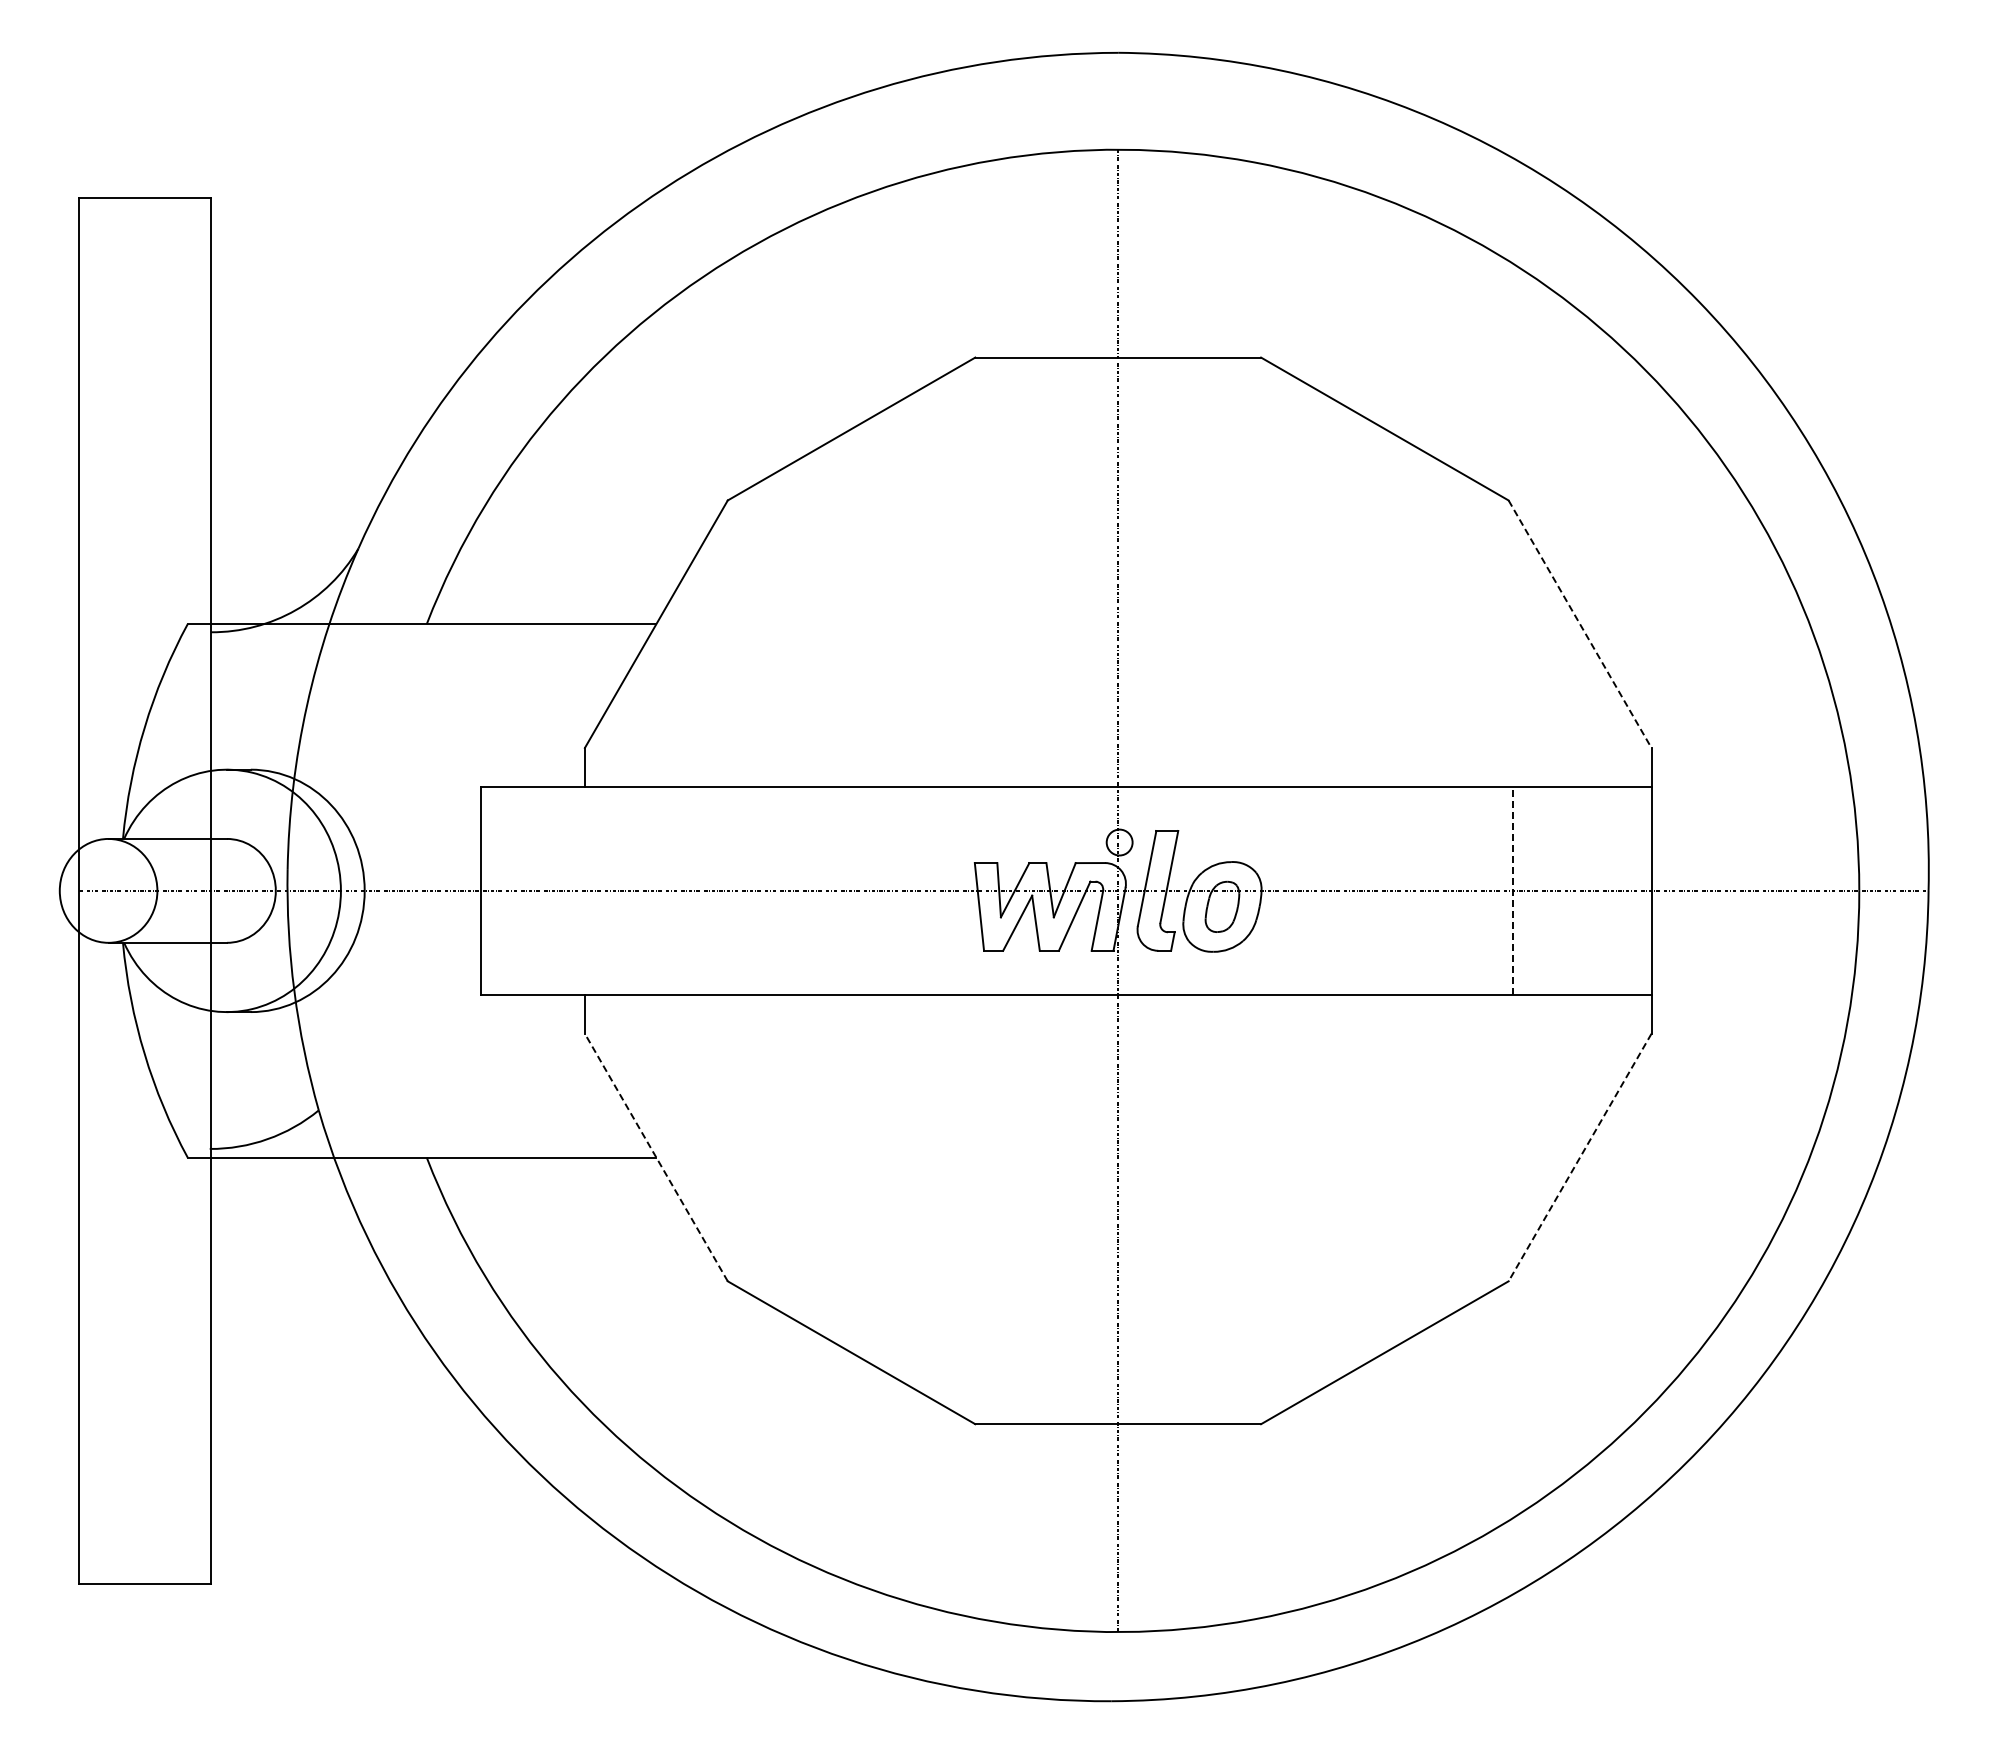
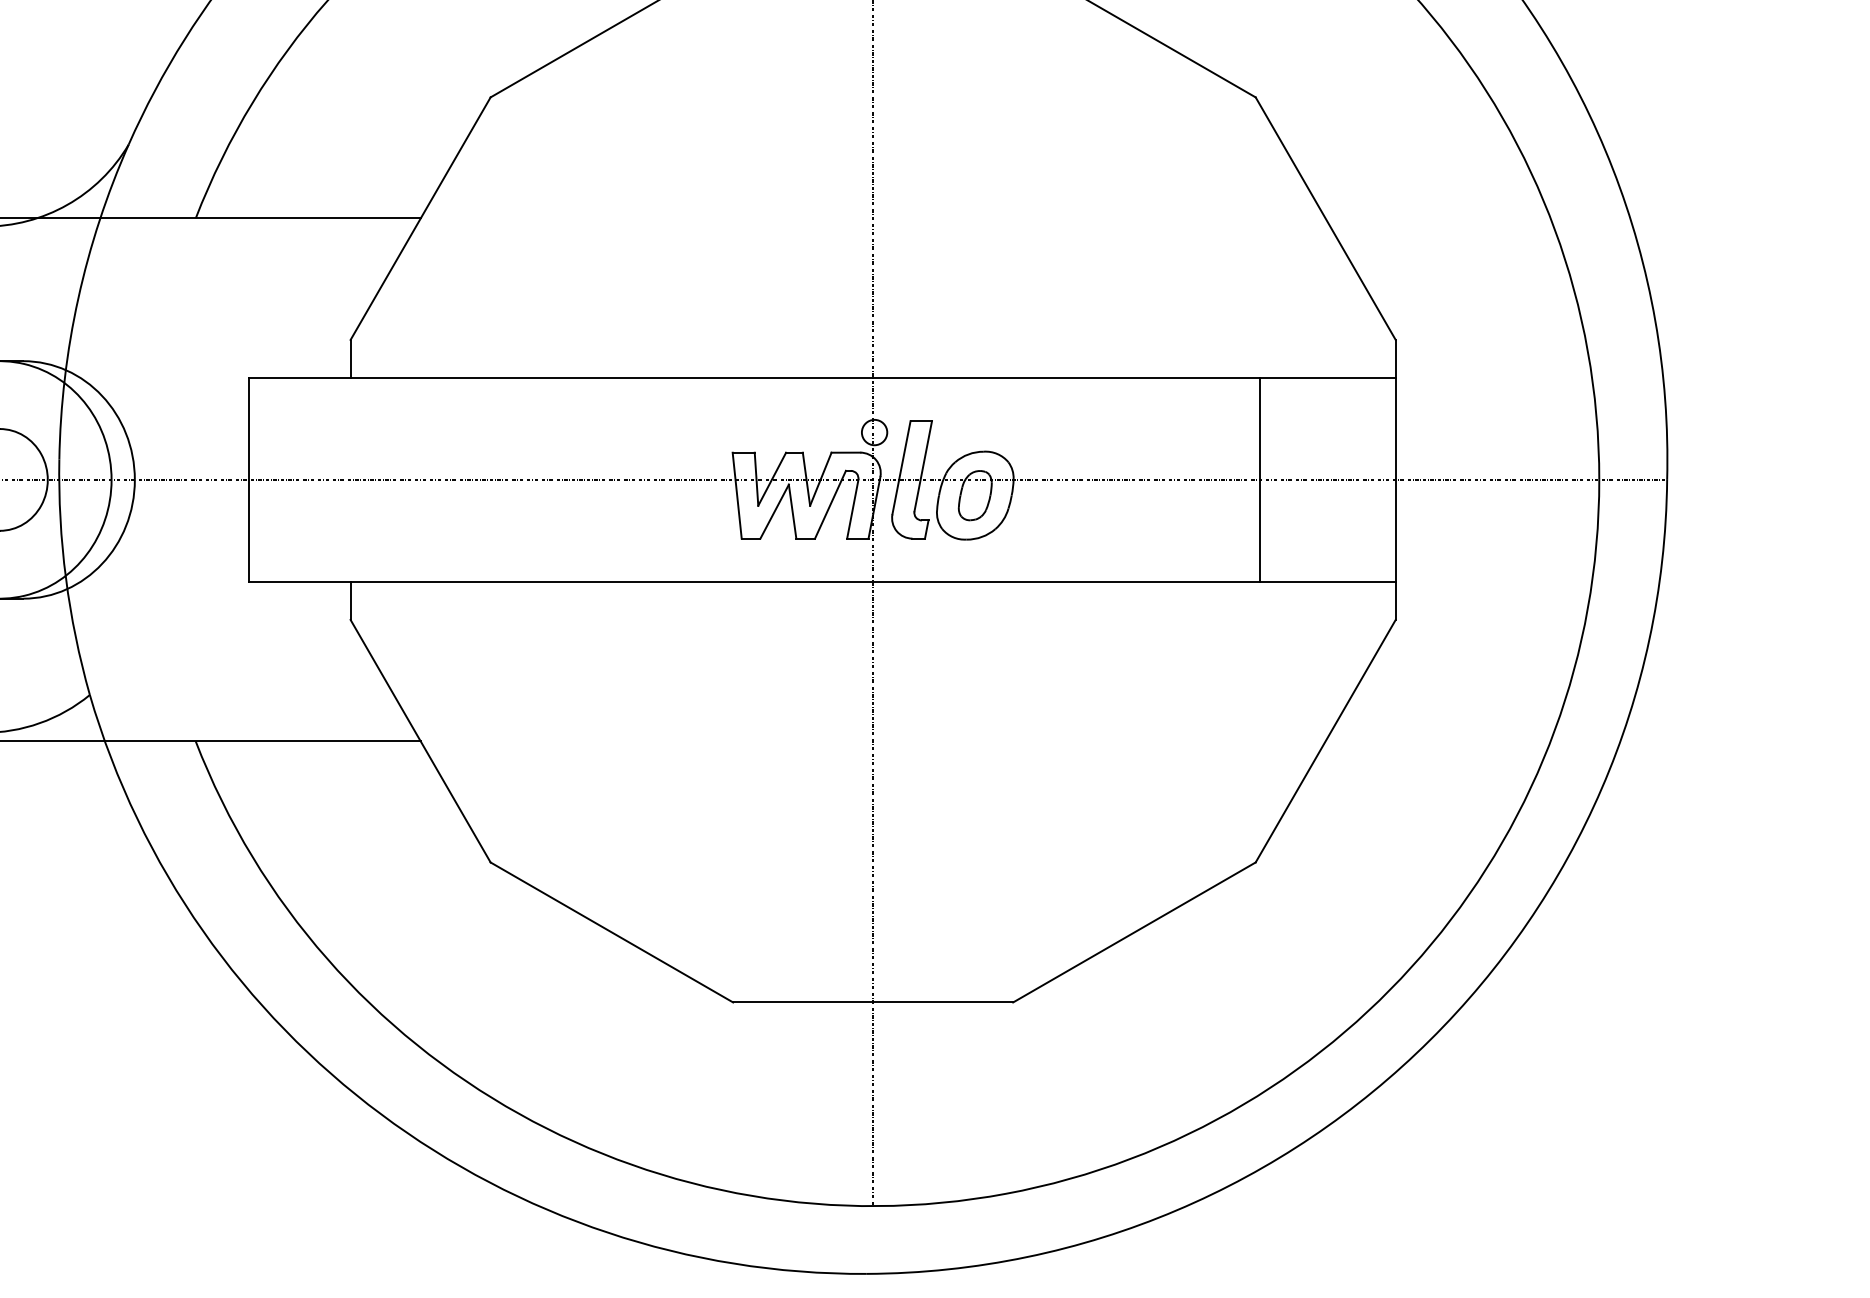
line: (1580, 624) -> (1326, 218), dashed -> solid
line: (1512, 890) -> (1259, 479), dashed -> solid
line: (656, 1157) -> (420, 741), dashed -> solid
line: (1580, 1157) -> (1326, 741), dashed -> solid

